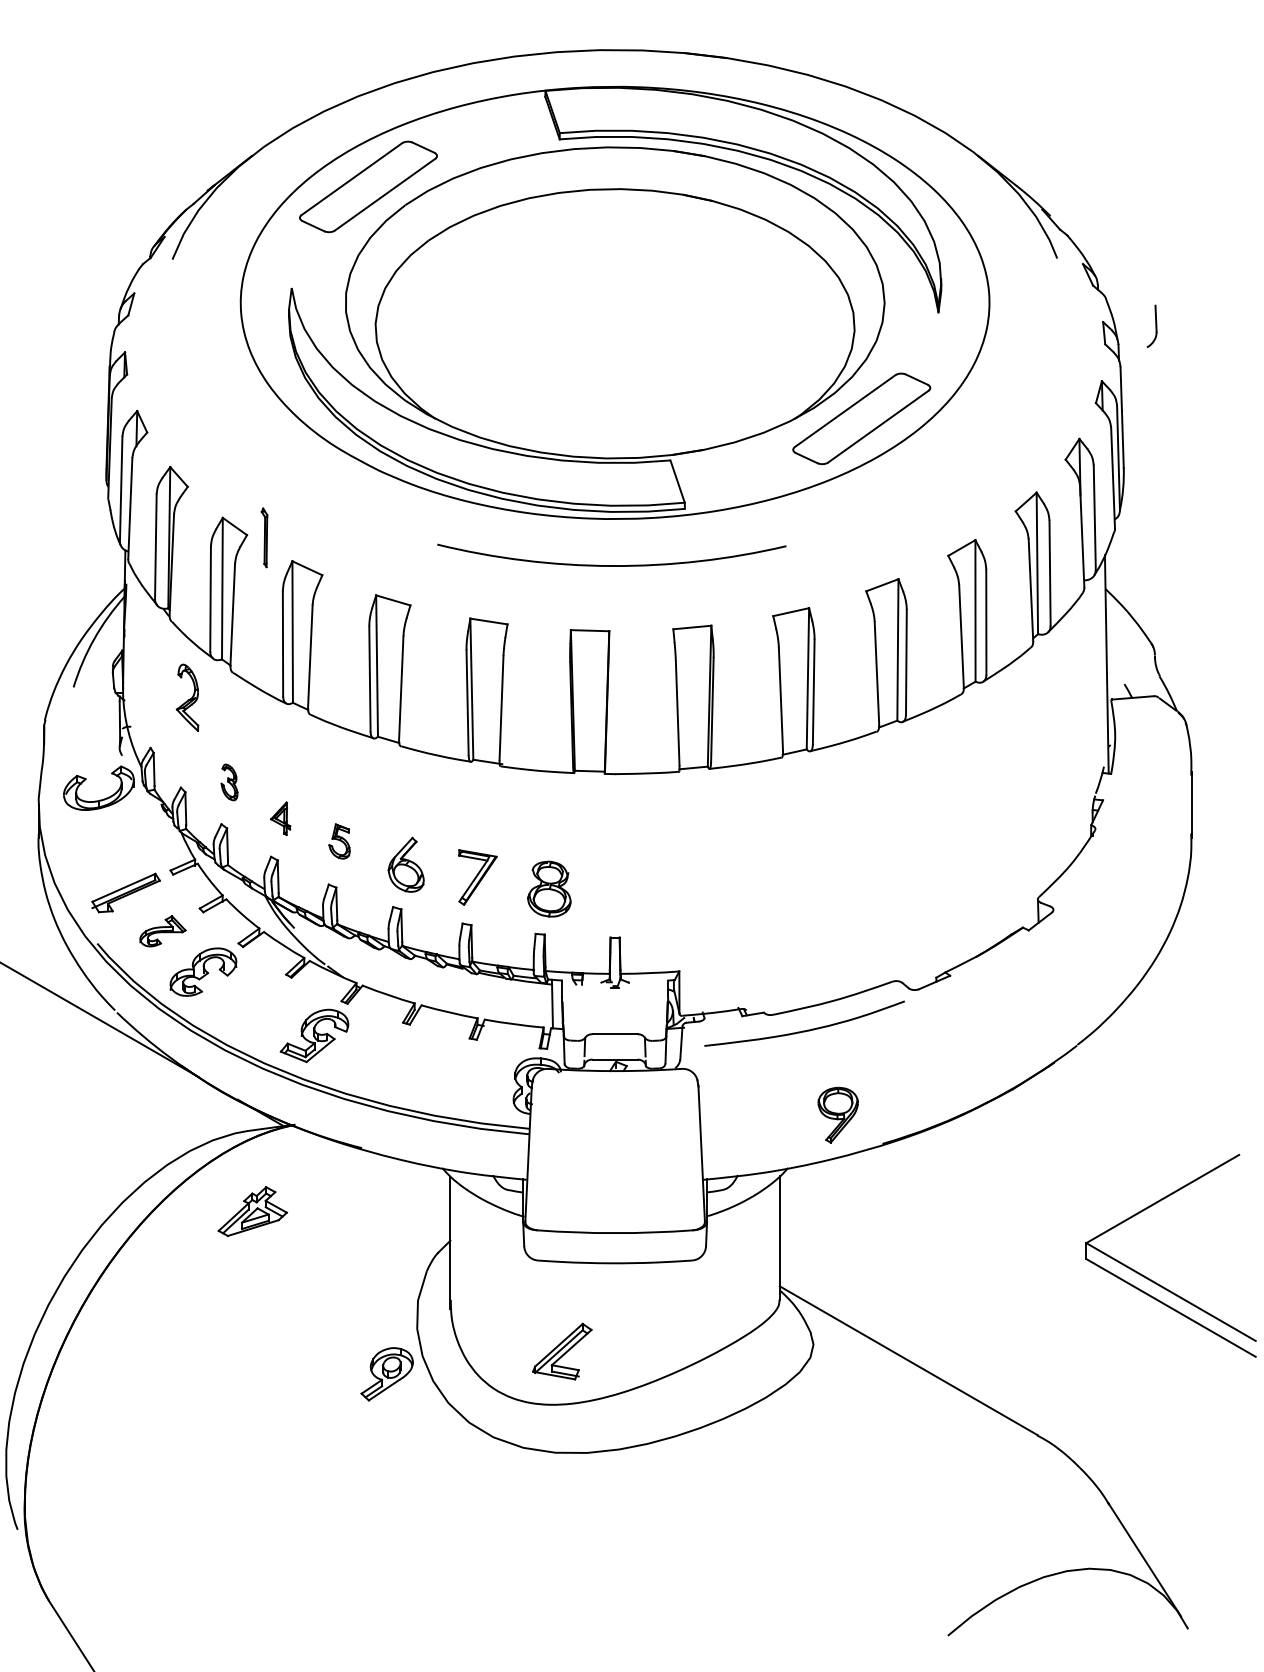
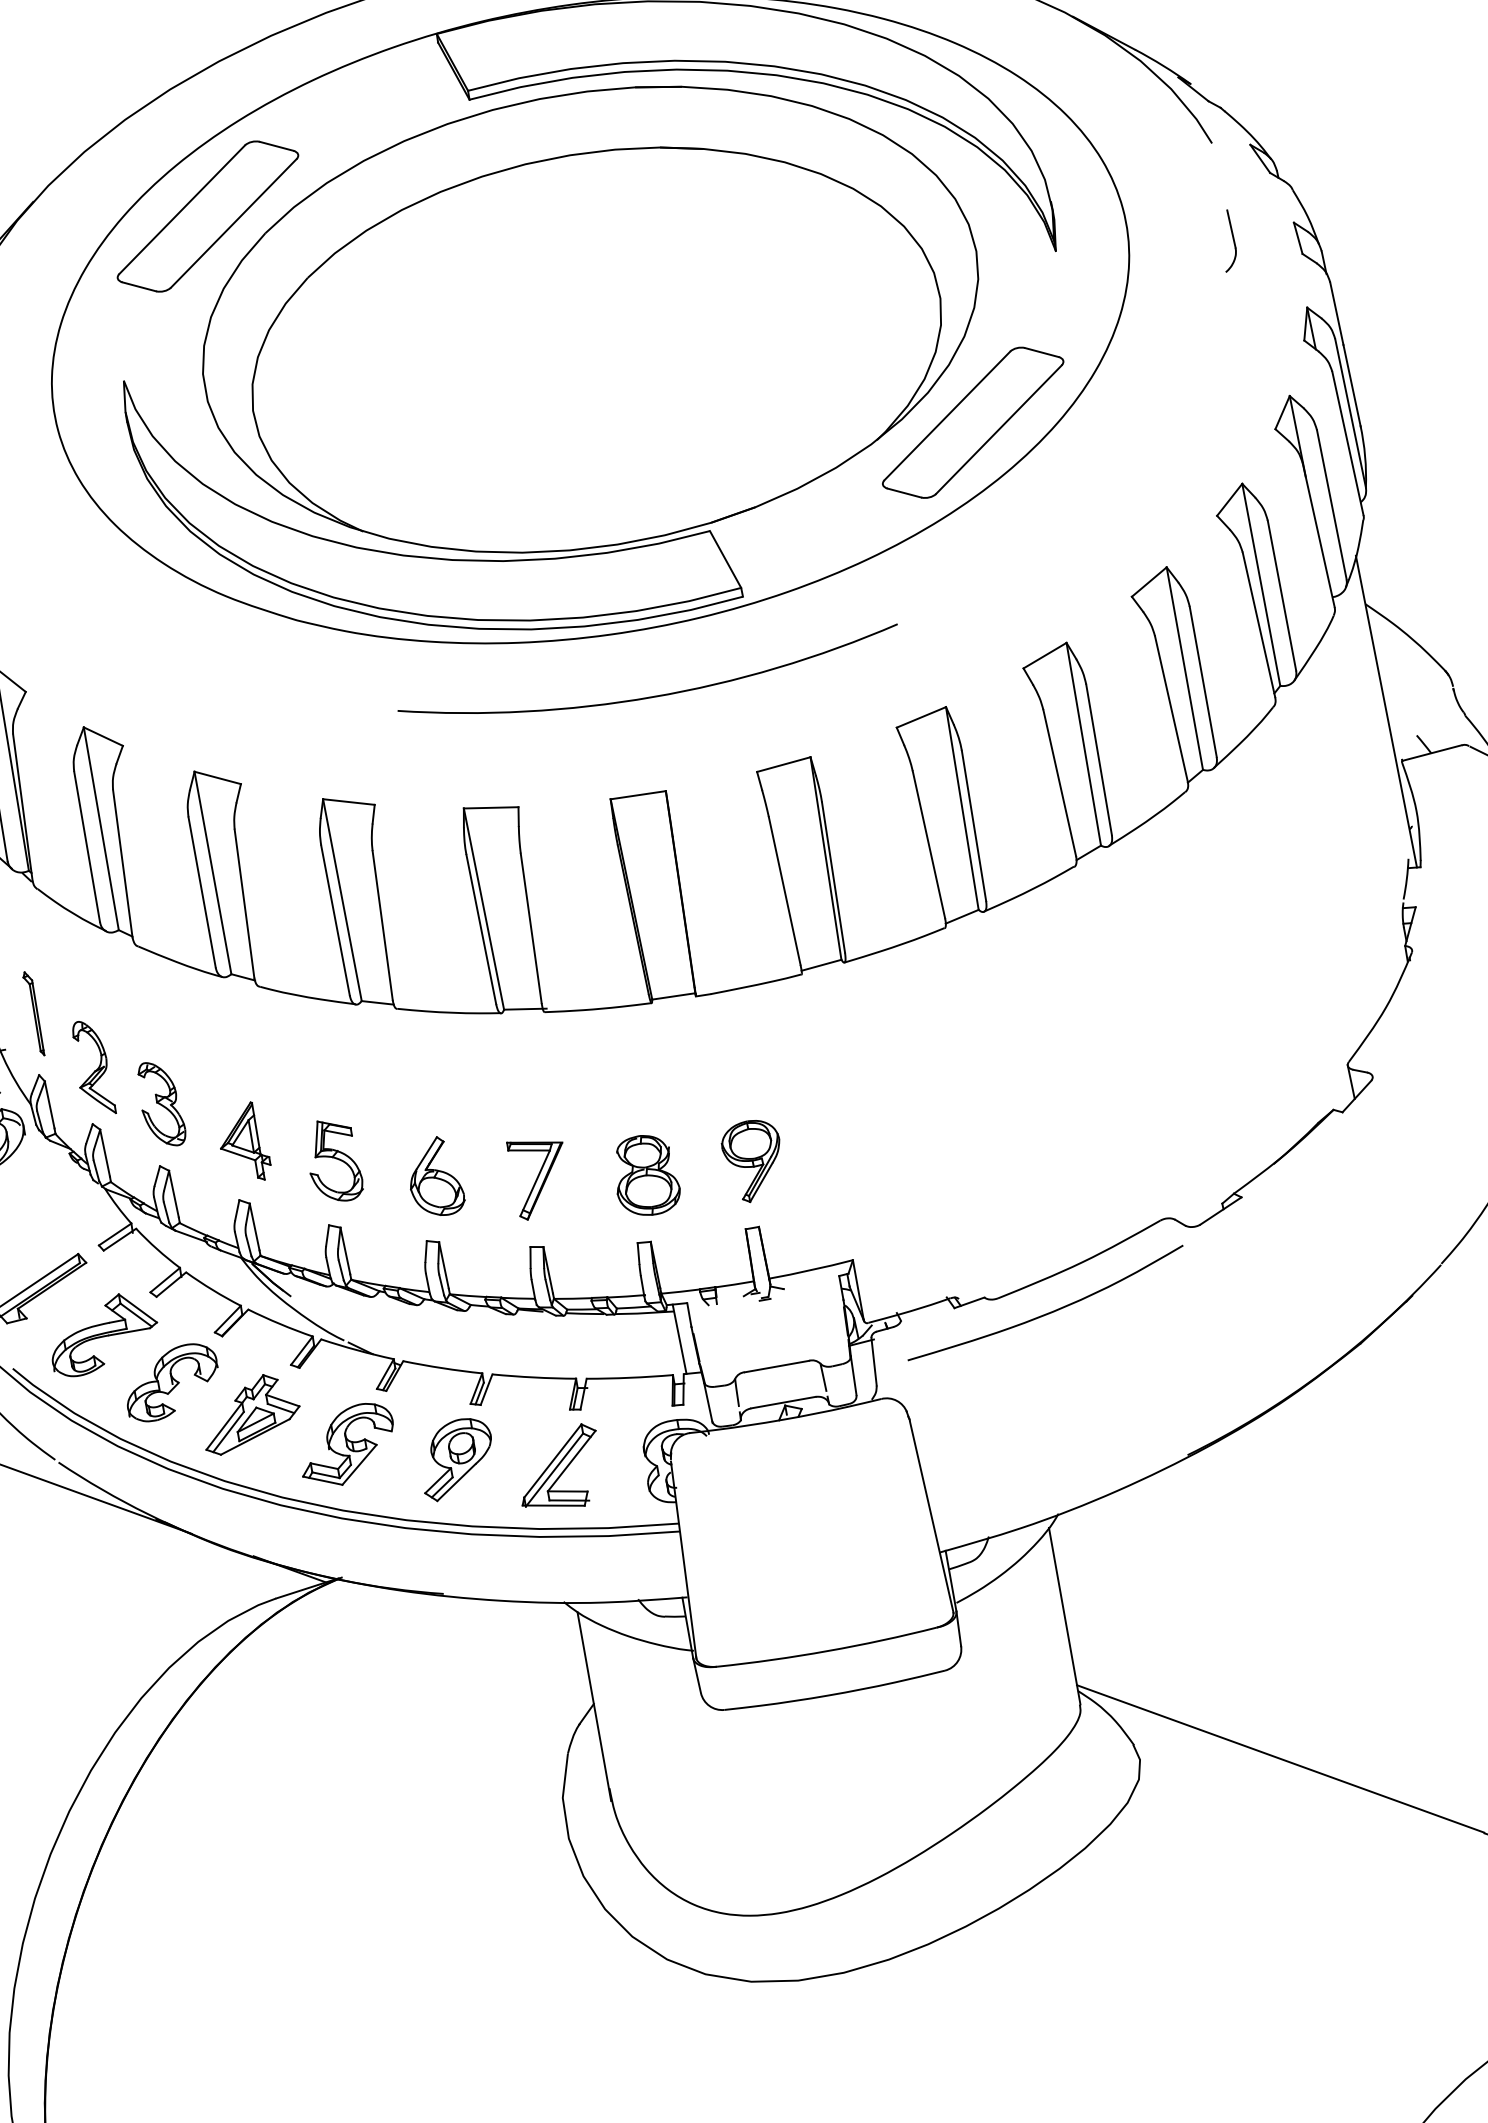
part: (1151, 325) -> (1226, 239), moved
part: (264, 537) -> (33, 1013), moved
part: (187, 697) -> (92, 1067), moved
part: (229, 782) -> (160, 1104), size x1.67
part: (280, 818) -> (243, 1142), size x1.67
part: (339, 841) -> (333, 1160), size x1.67
part: (162, 931) -> (102, 1334), size x1.67
part: (837, 1114) -> (752, 1159), moved
part: (252, 1211) -> (249, 1413), moved
part: (562, 1351) -> (559, 1469), moved
part: (386, 1374) -> (455, 1459), moved

